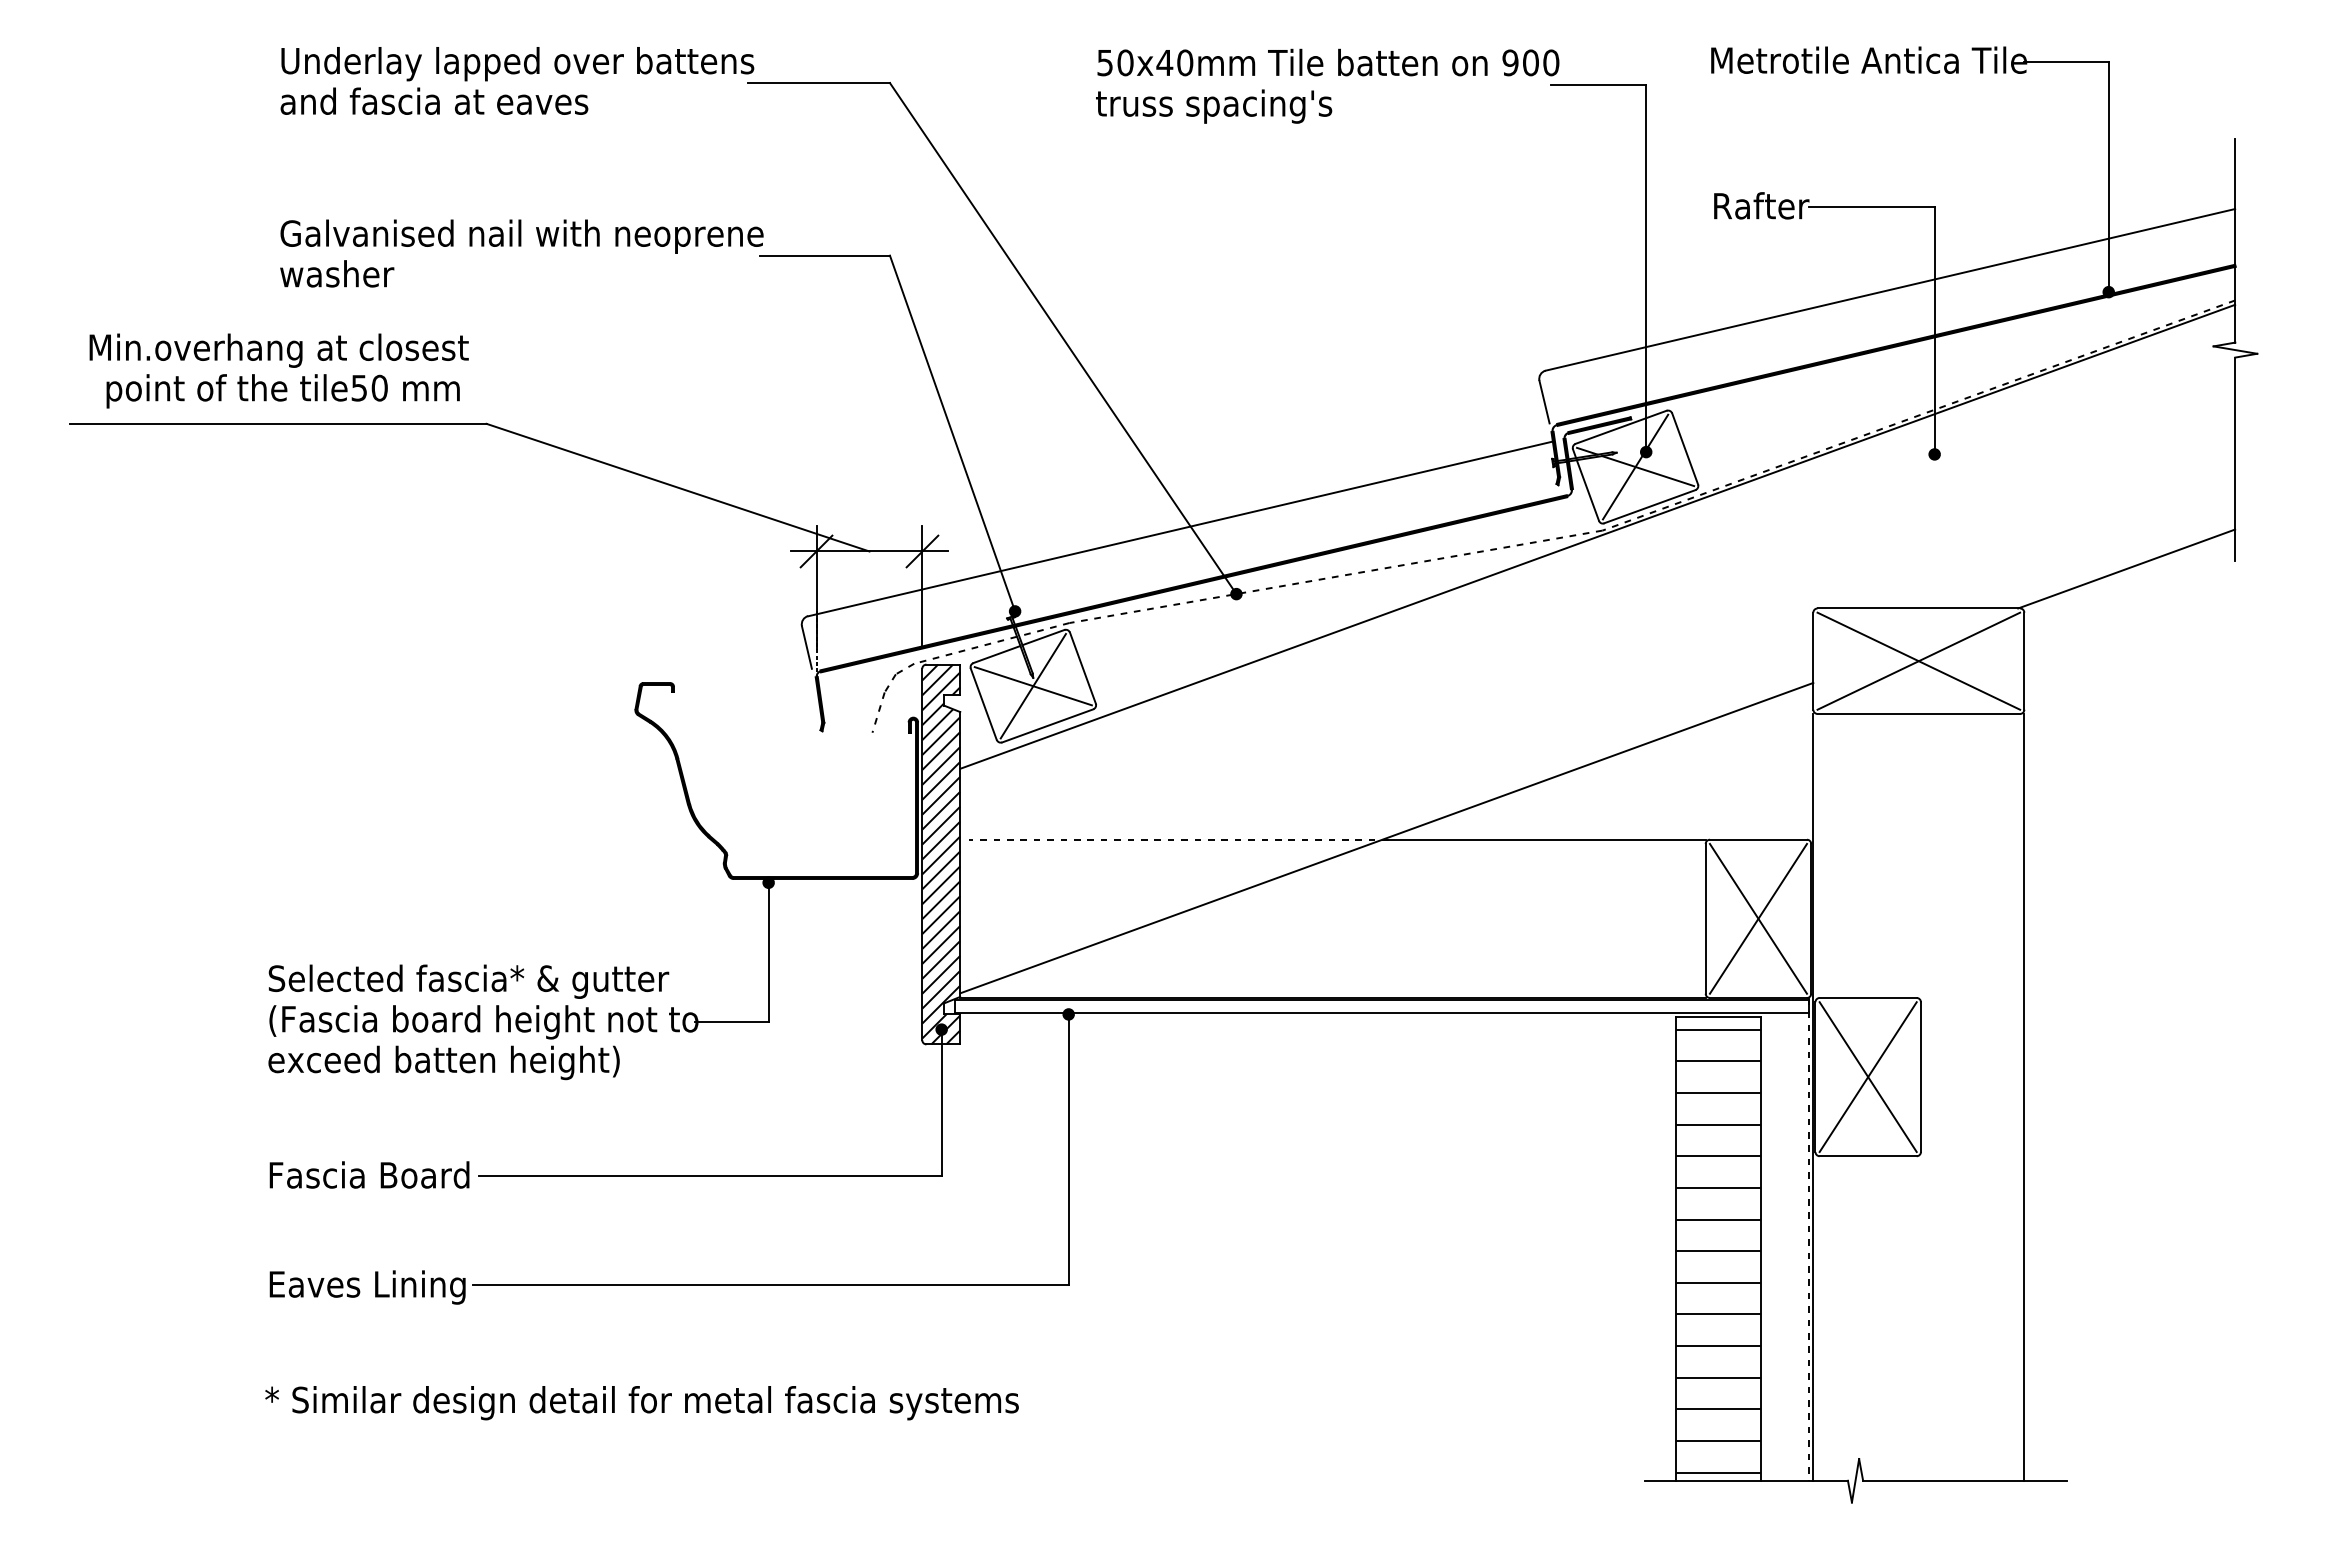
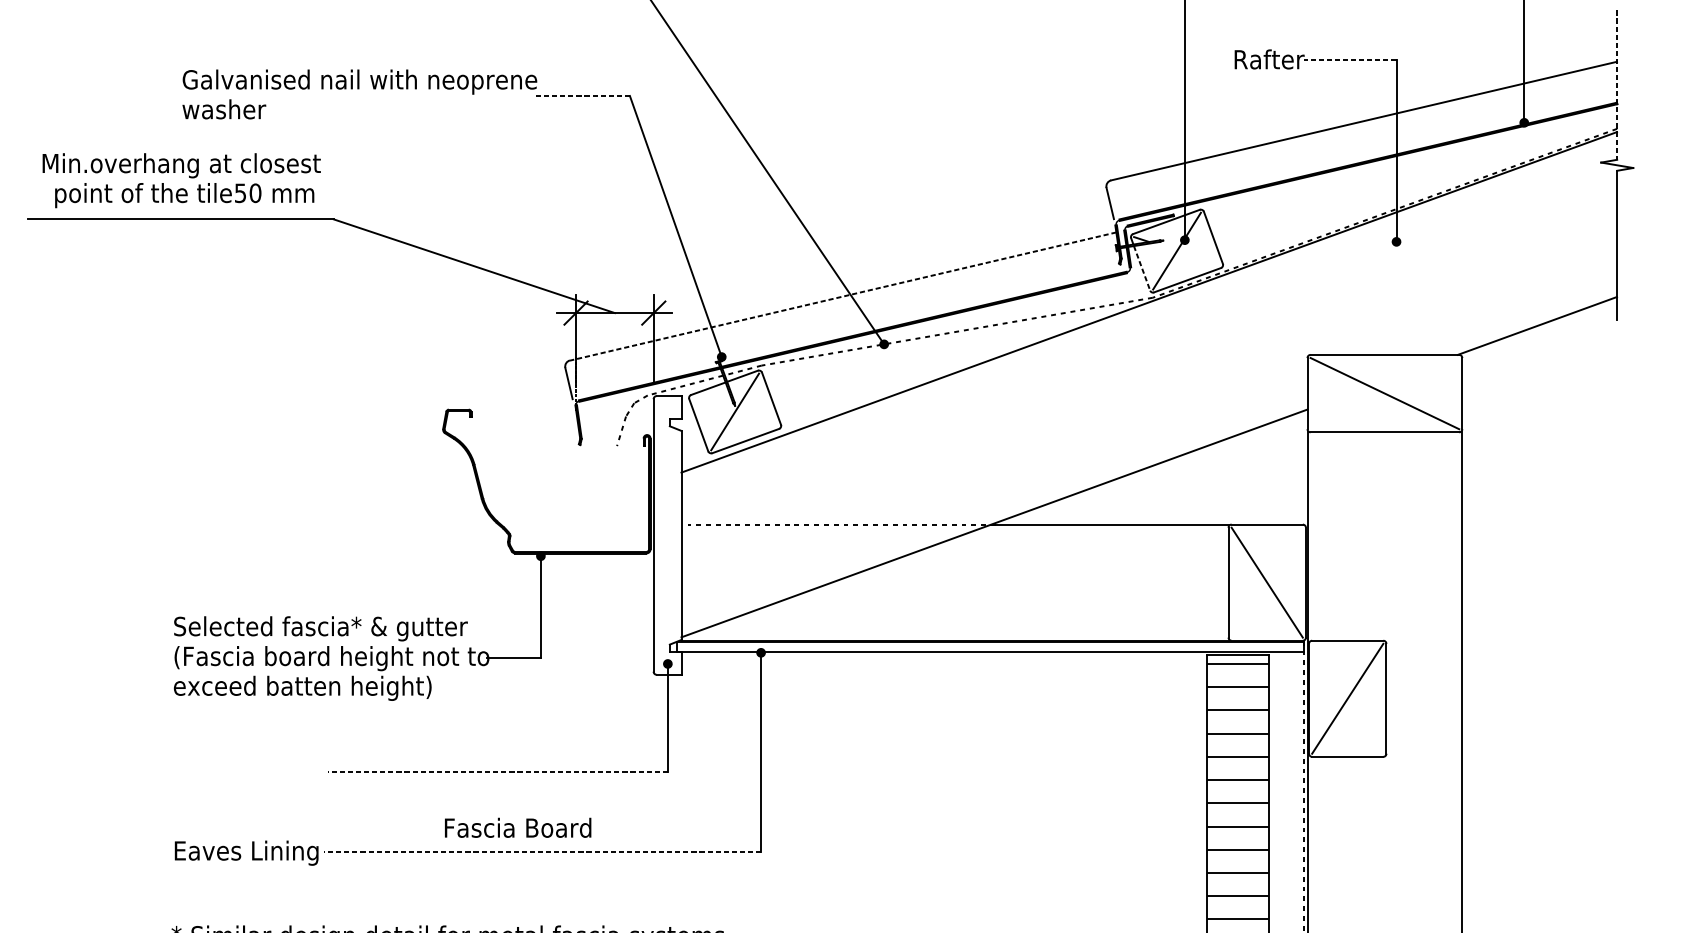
line: (1871, 207) -> (1350, 60), solid -> dashed
line: (2235, 240) -> (1617, 84), solid -> dashed
line: (825, 255) -> (582, 95), solid -> dashed
line: (1648, 471) -> (1186, 254), removed
line: (1588, 490) -> (1142, 268), solid -> dashed
line: (1180, 529) -> (843, 296), solid -> dashed
line: (1918, 660) -> (1384, 393), removed
line: (1032, 686) -> (734, 412), removed
hatch: (941, 854) -> (667, 535), removed
line: (1758, 918) -> (1267, 582), removed
line: (1867, 1077) -> (1347, 699), removed
text: (369, 1174) -> (518, 827), moved
line: (710, 1176) -> (498, 771), solid -> dashed
line: (770, 1285) -> (542, 851), solid -> dashed

